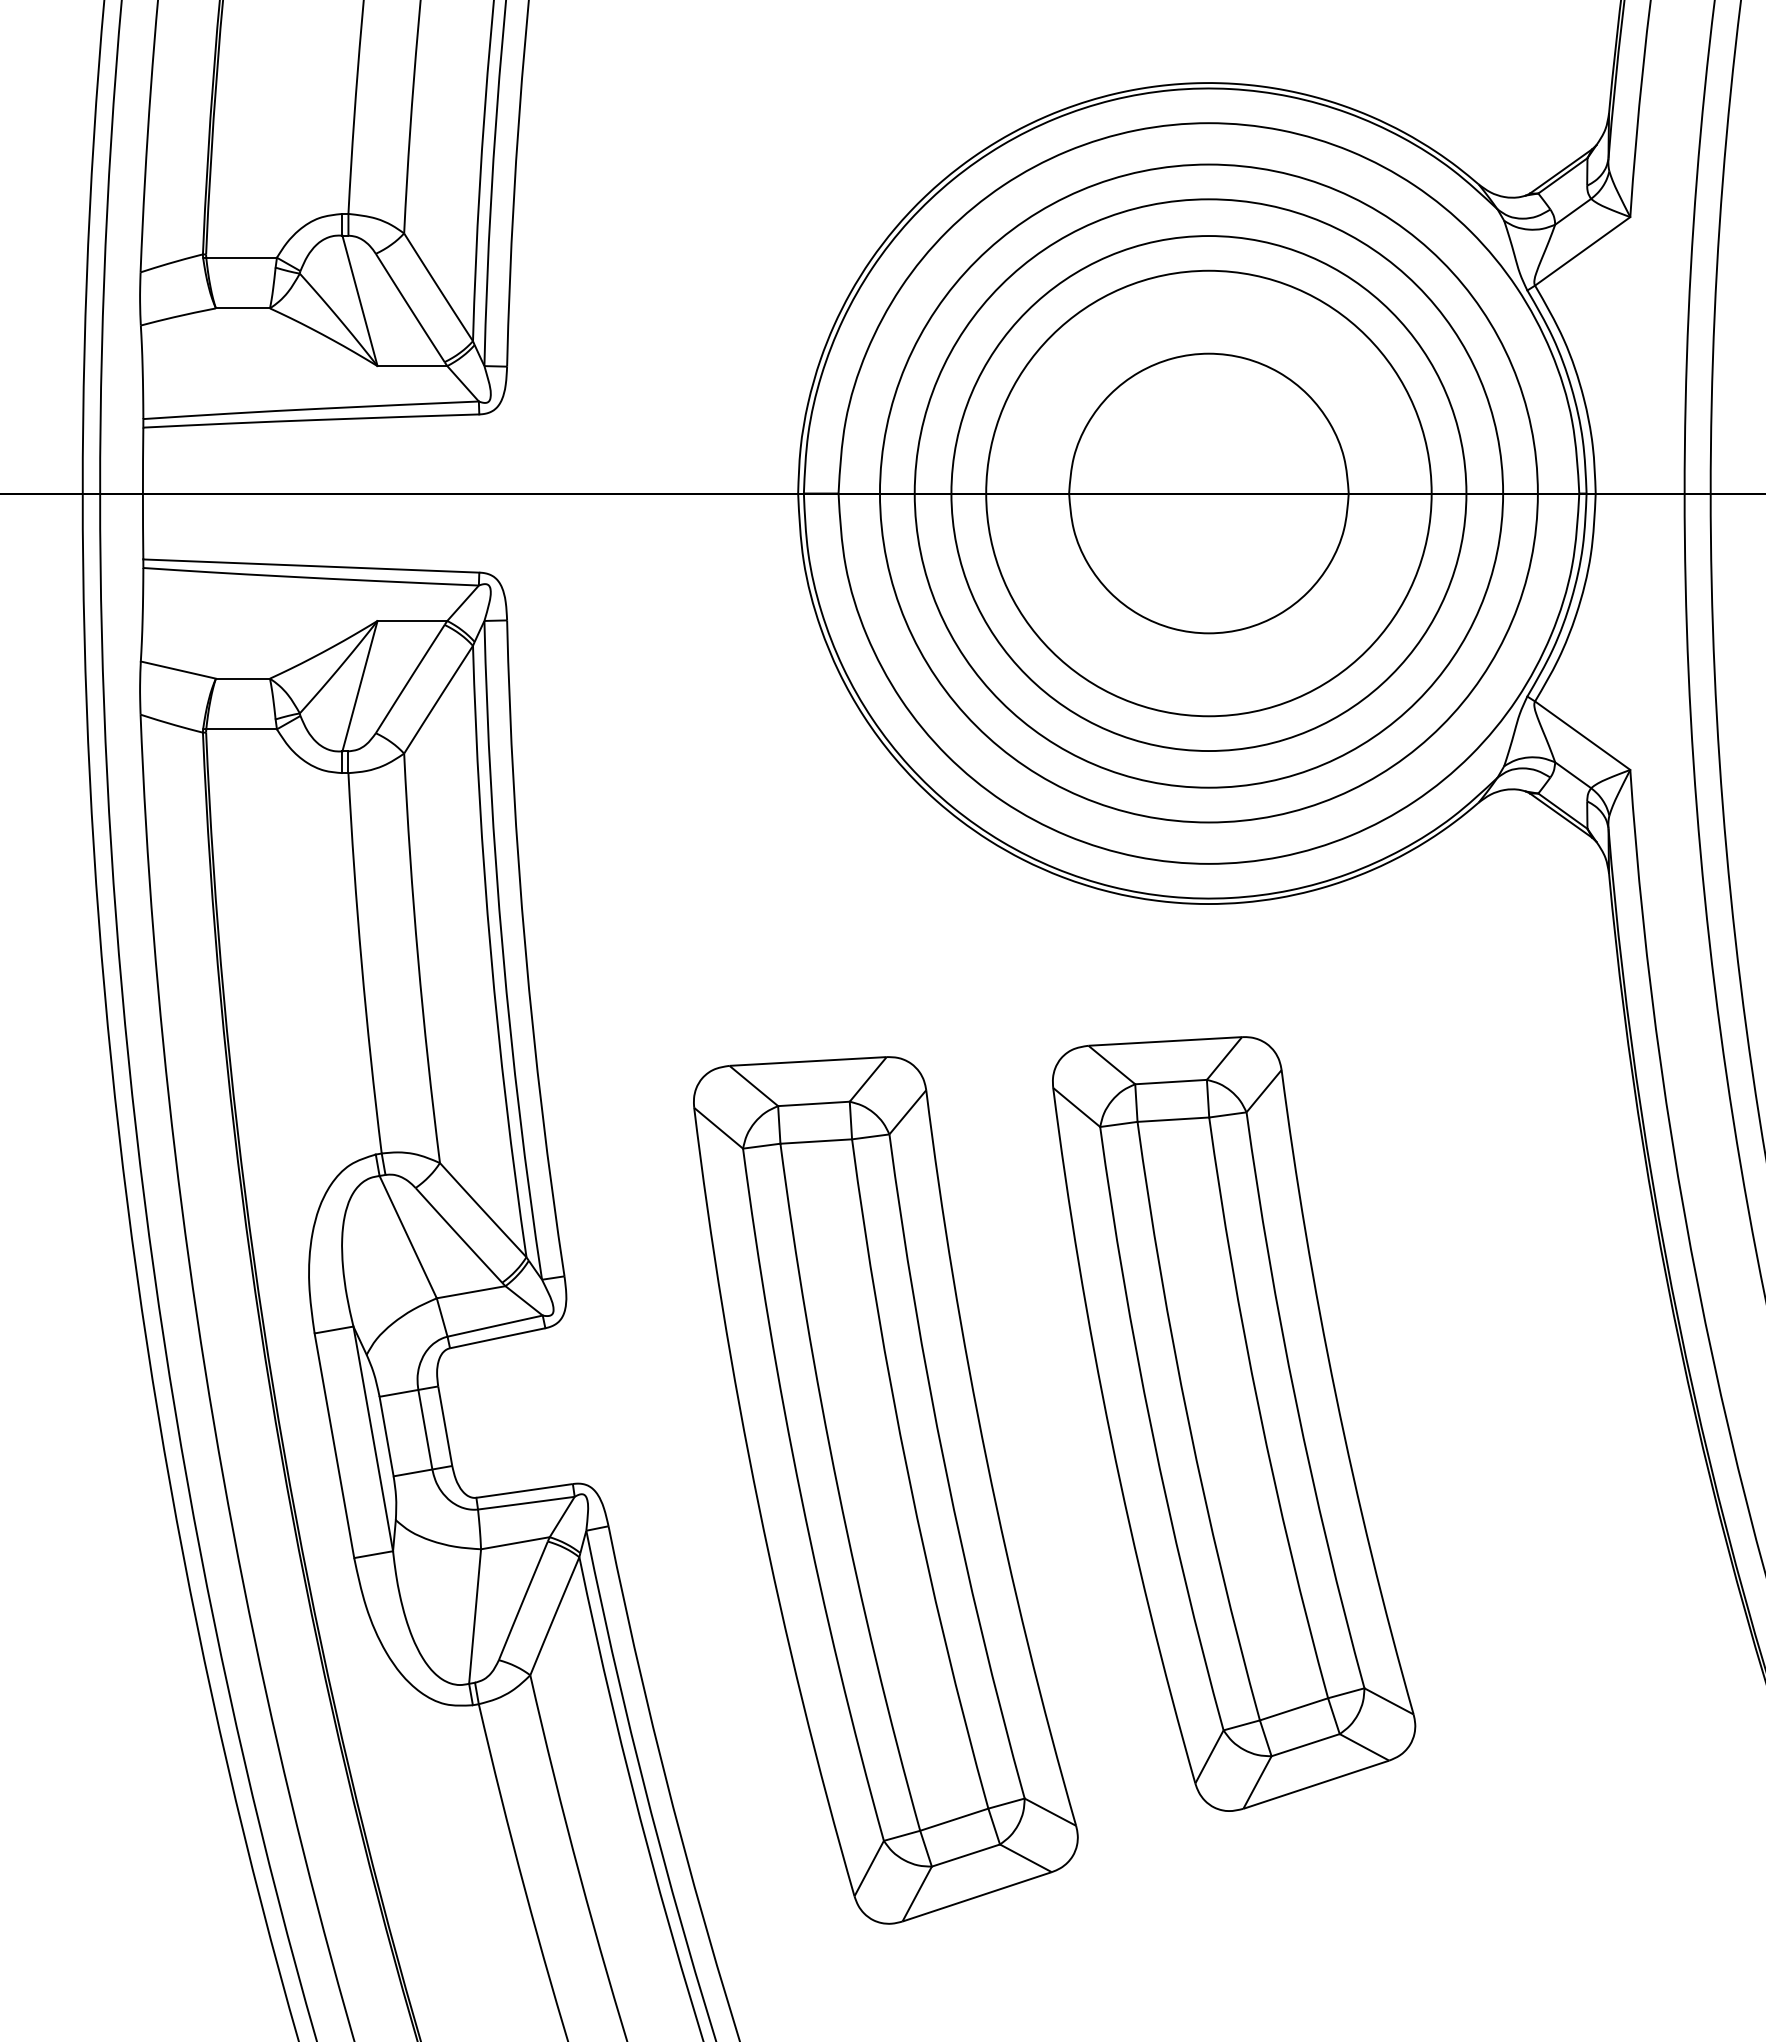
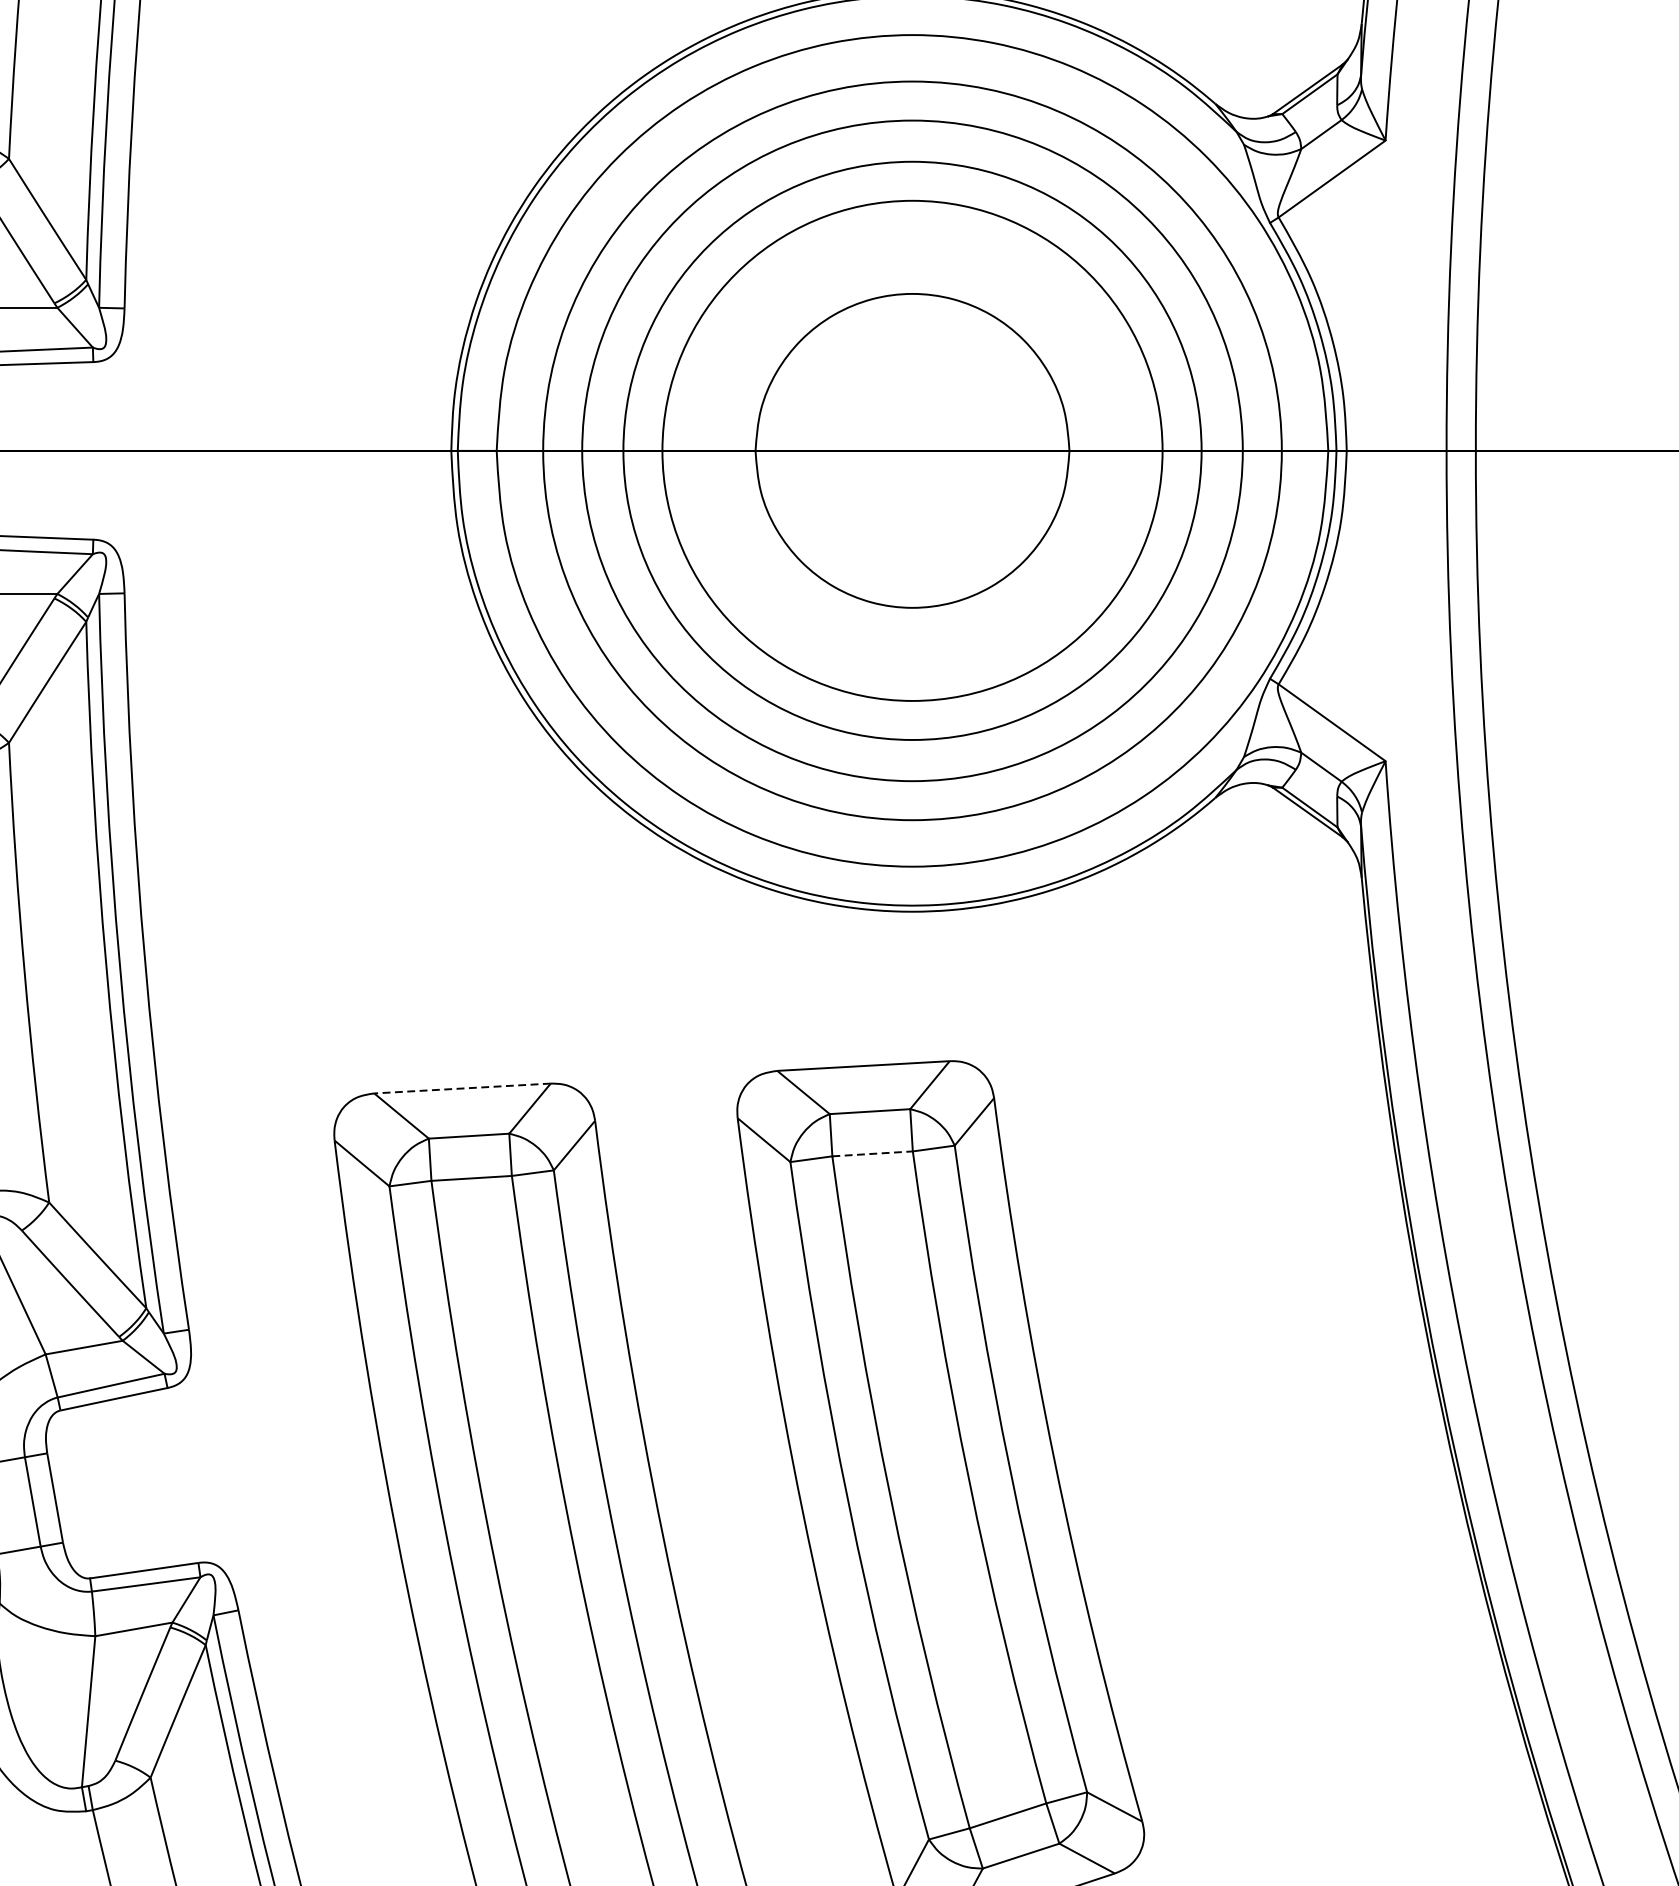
line: (807, 1061) -> (461, 1088), solid -> dashed
line: (1173, 1119) -> (872, 1153), solid -> dashed

